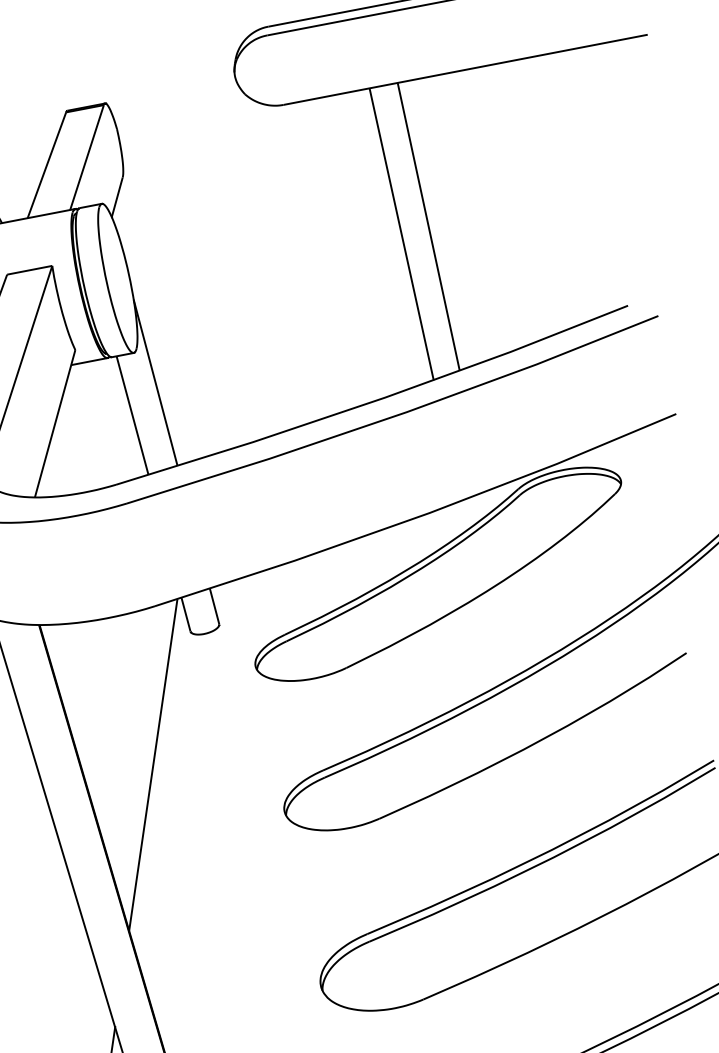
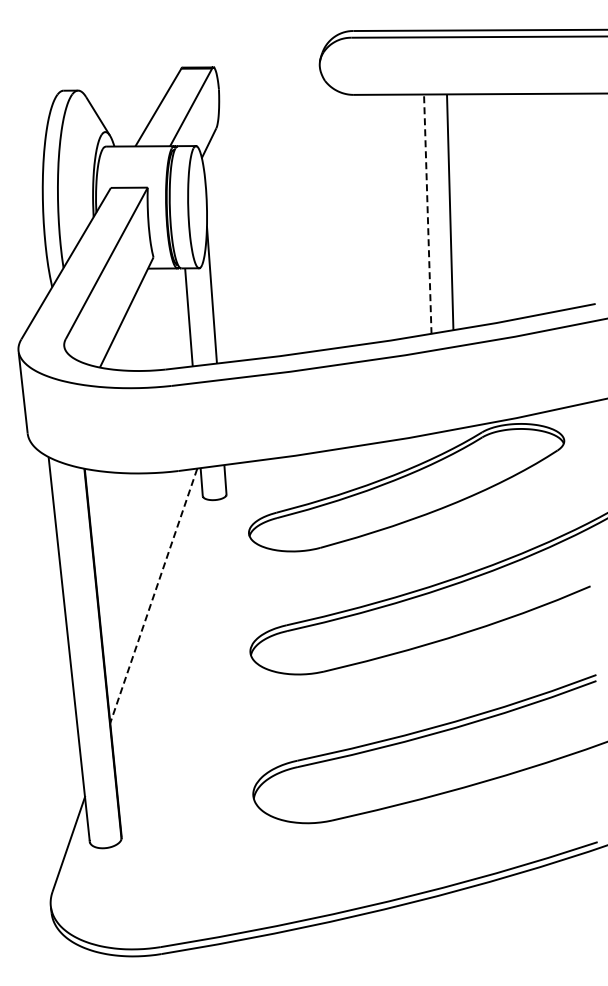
line: (401, 234) -> (427, 214), solid -> dashed
line: (153, 765) -> (153, 596), solid -> dashed

